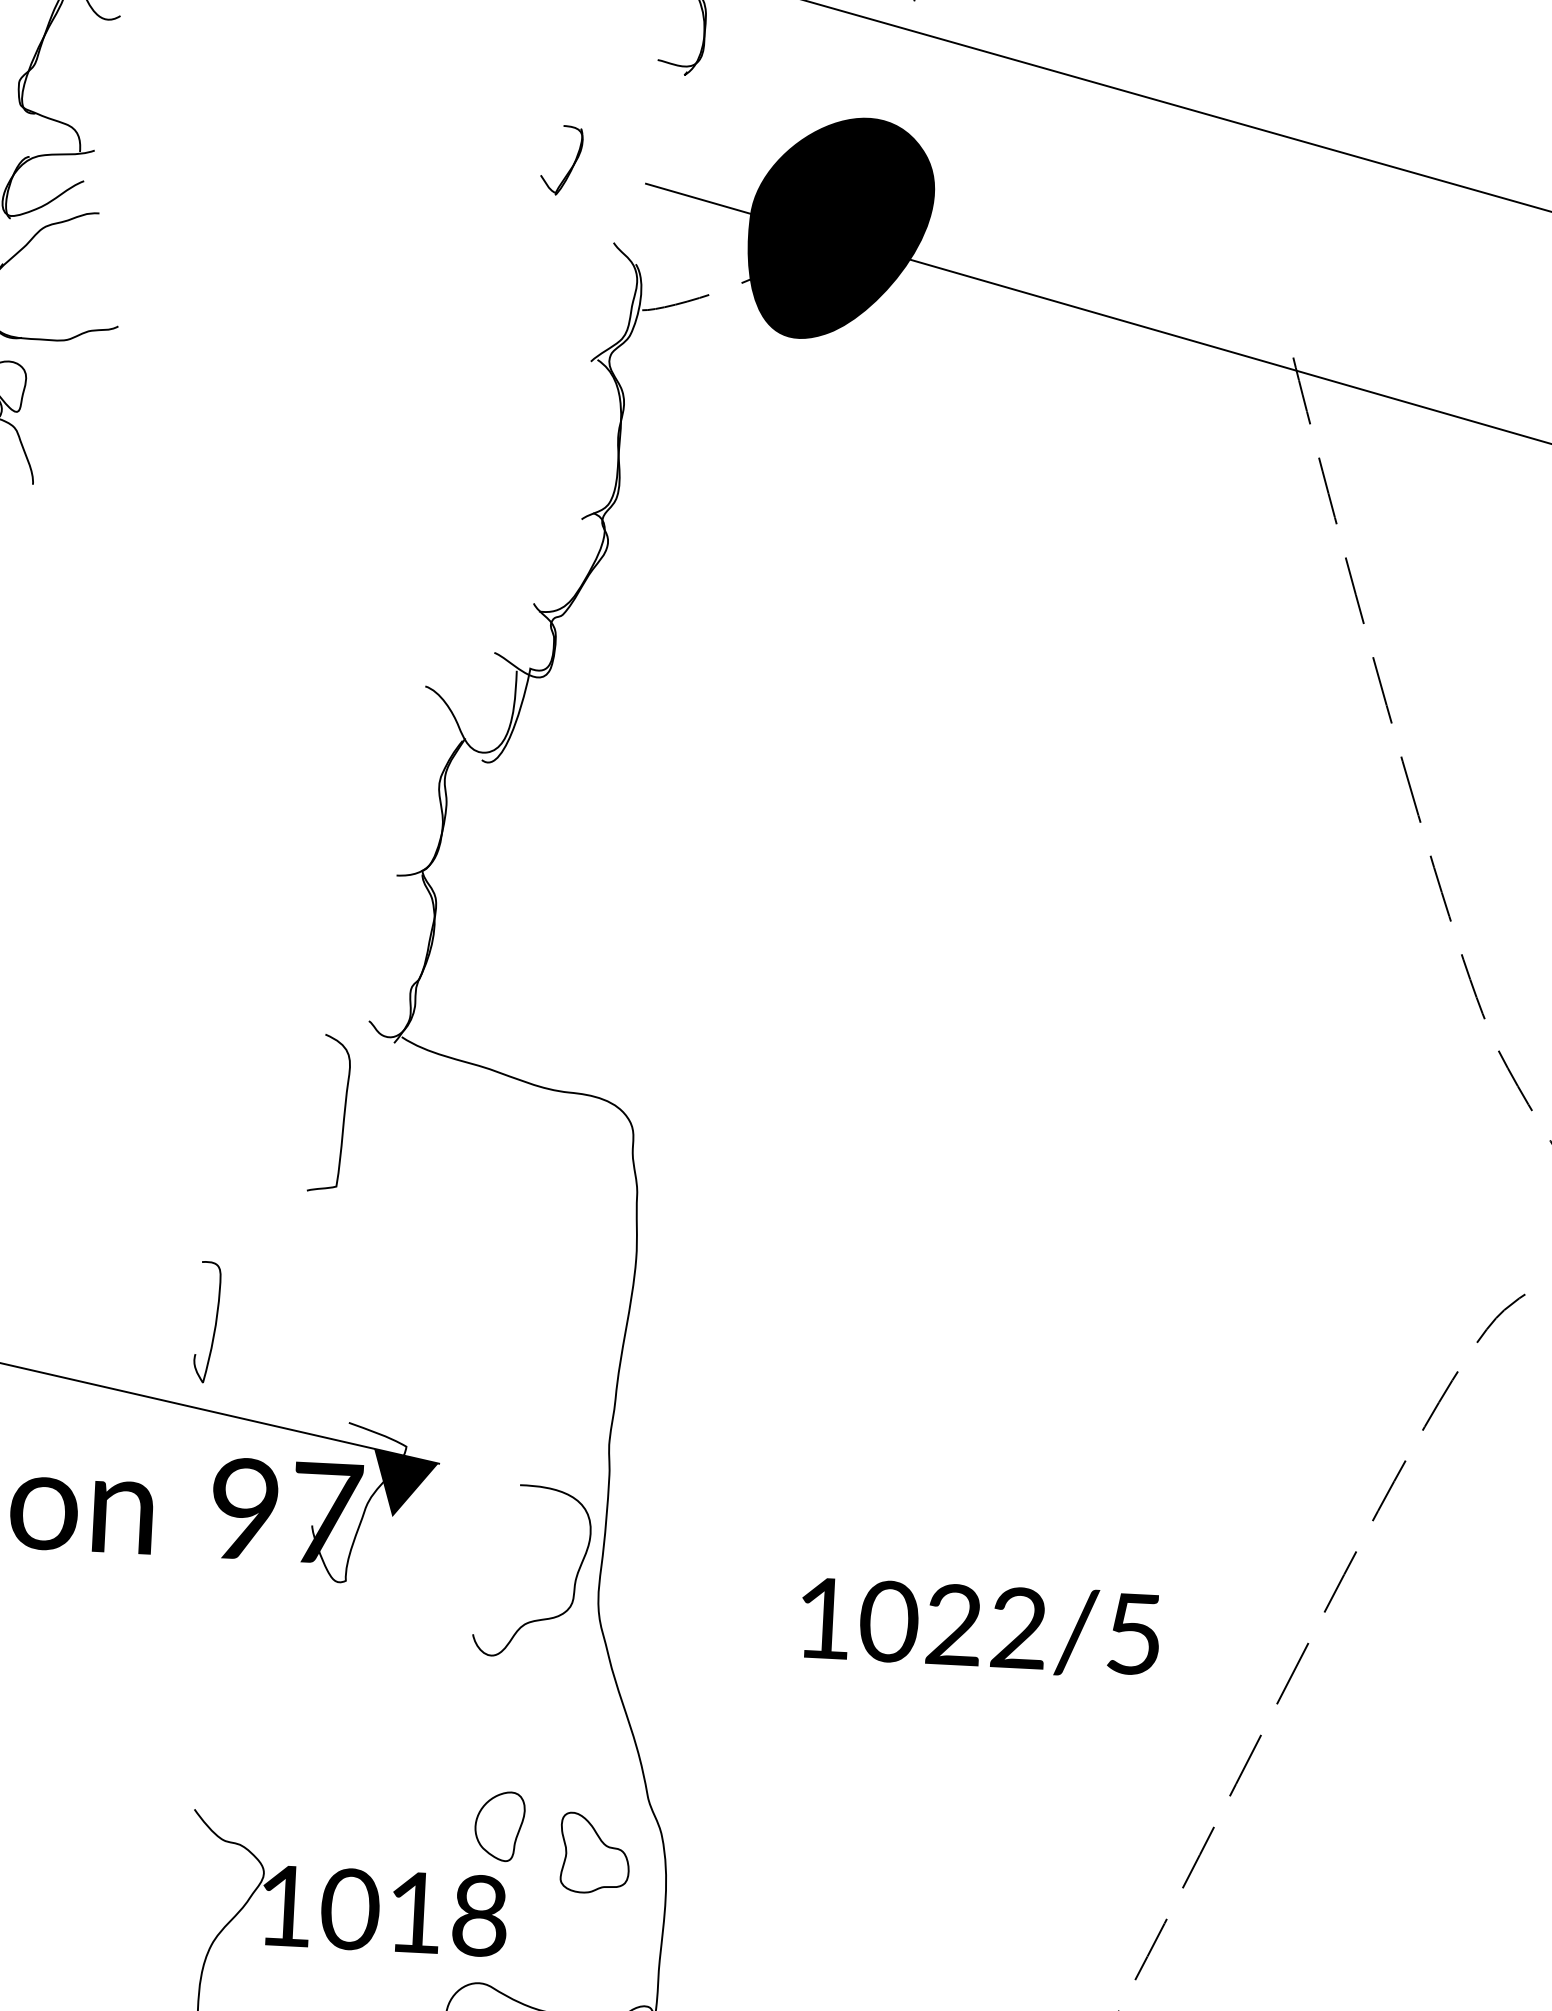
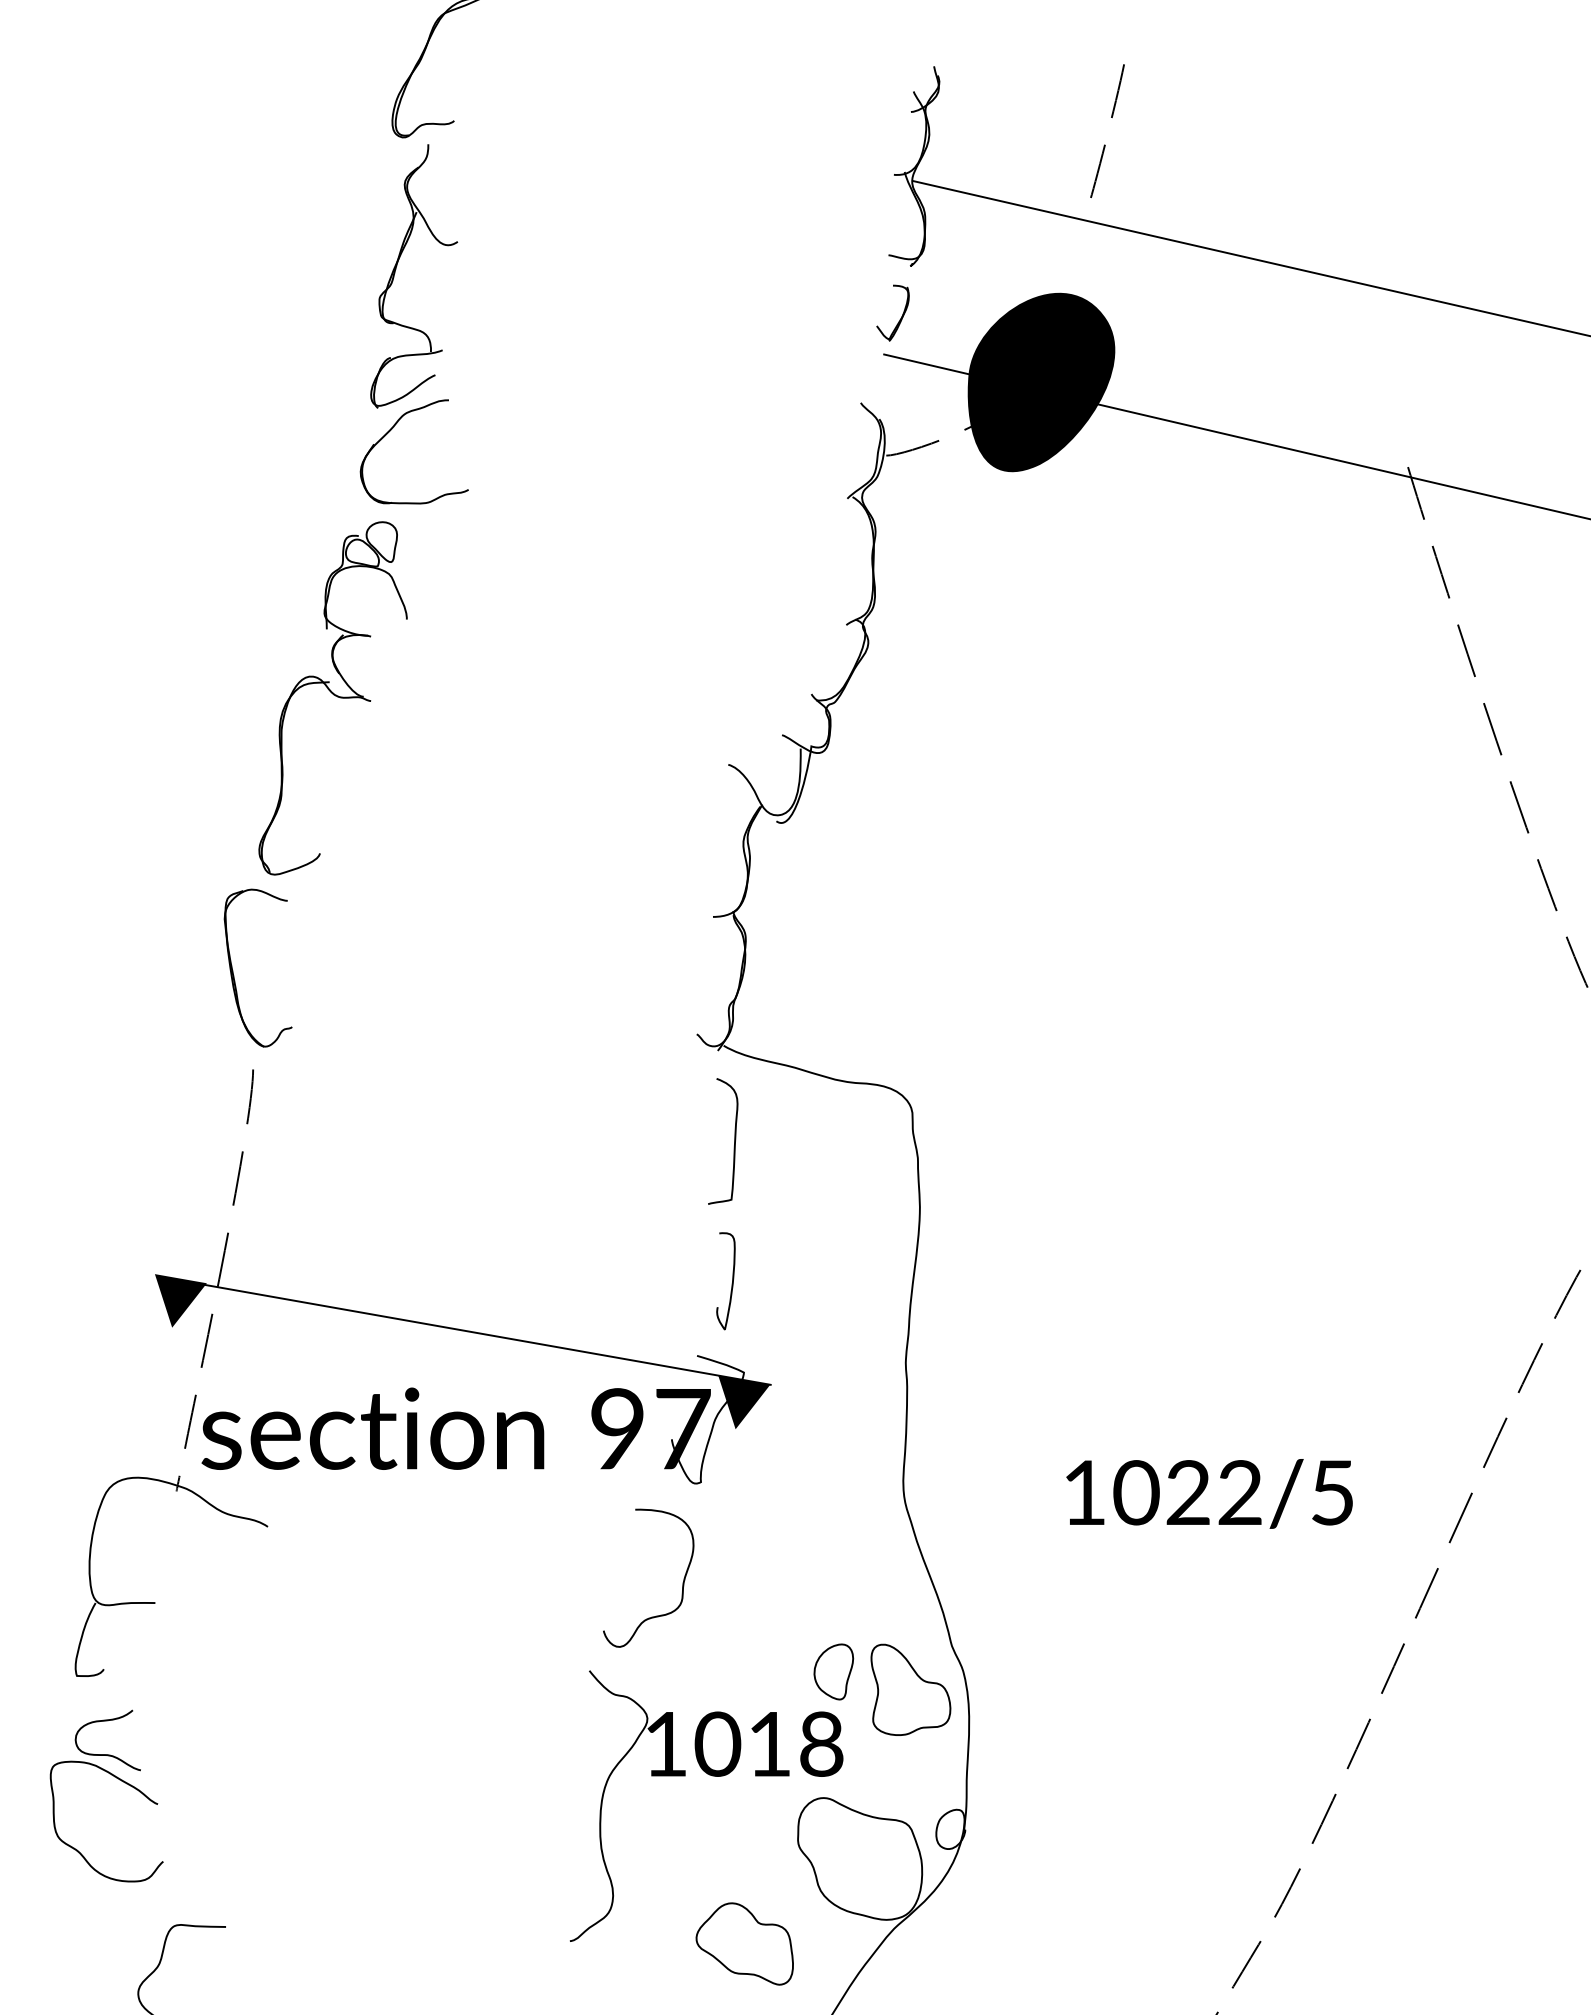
part: (572, 165) -> (901, 316), moved
curve: (343, 1114) -> (734, 1141), moved
curve: (214, 1325) -> (731, 1283), moved
curve: (574, 1579) -> (682, 1582), moved
part: (594, 1853) -> (910, 1689), size x1.43

